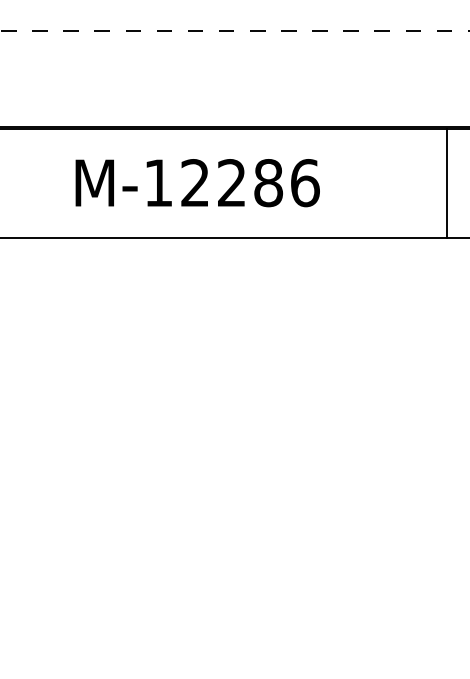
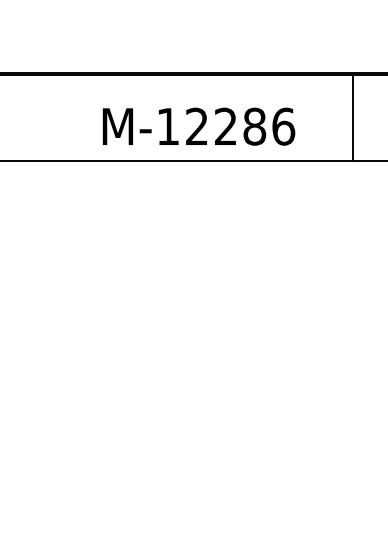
text: (197, 182) -> (198, 126), moved
line: (447, 182) -> (353, 117), moved

